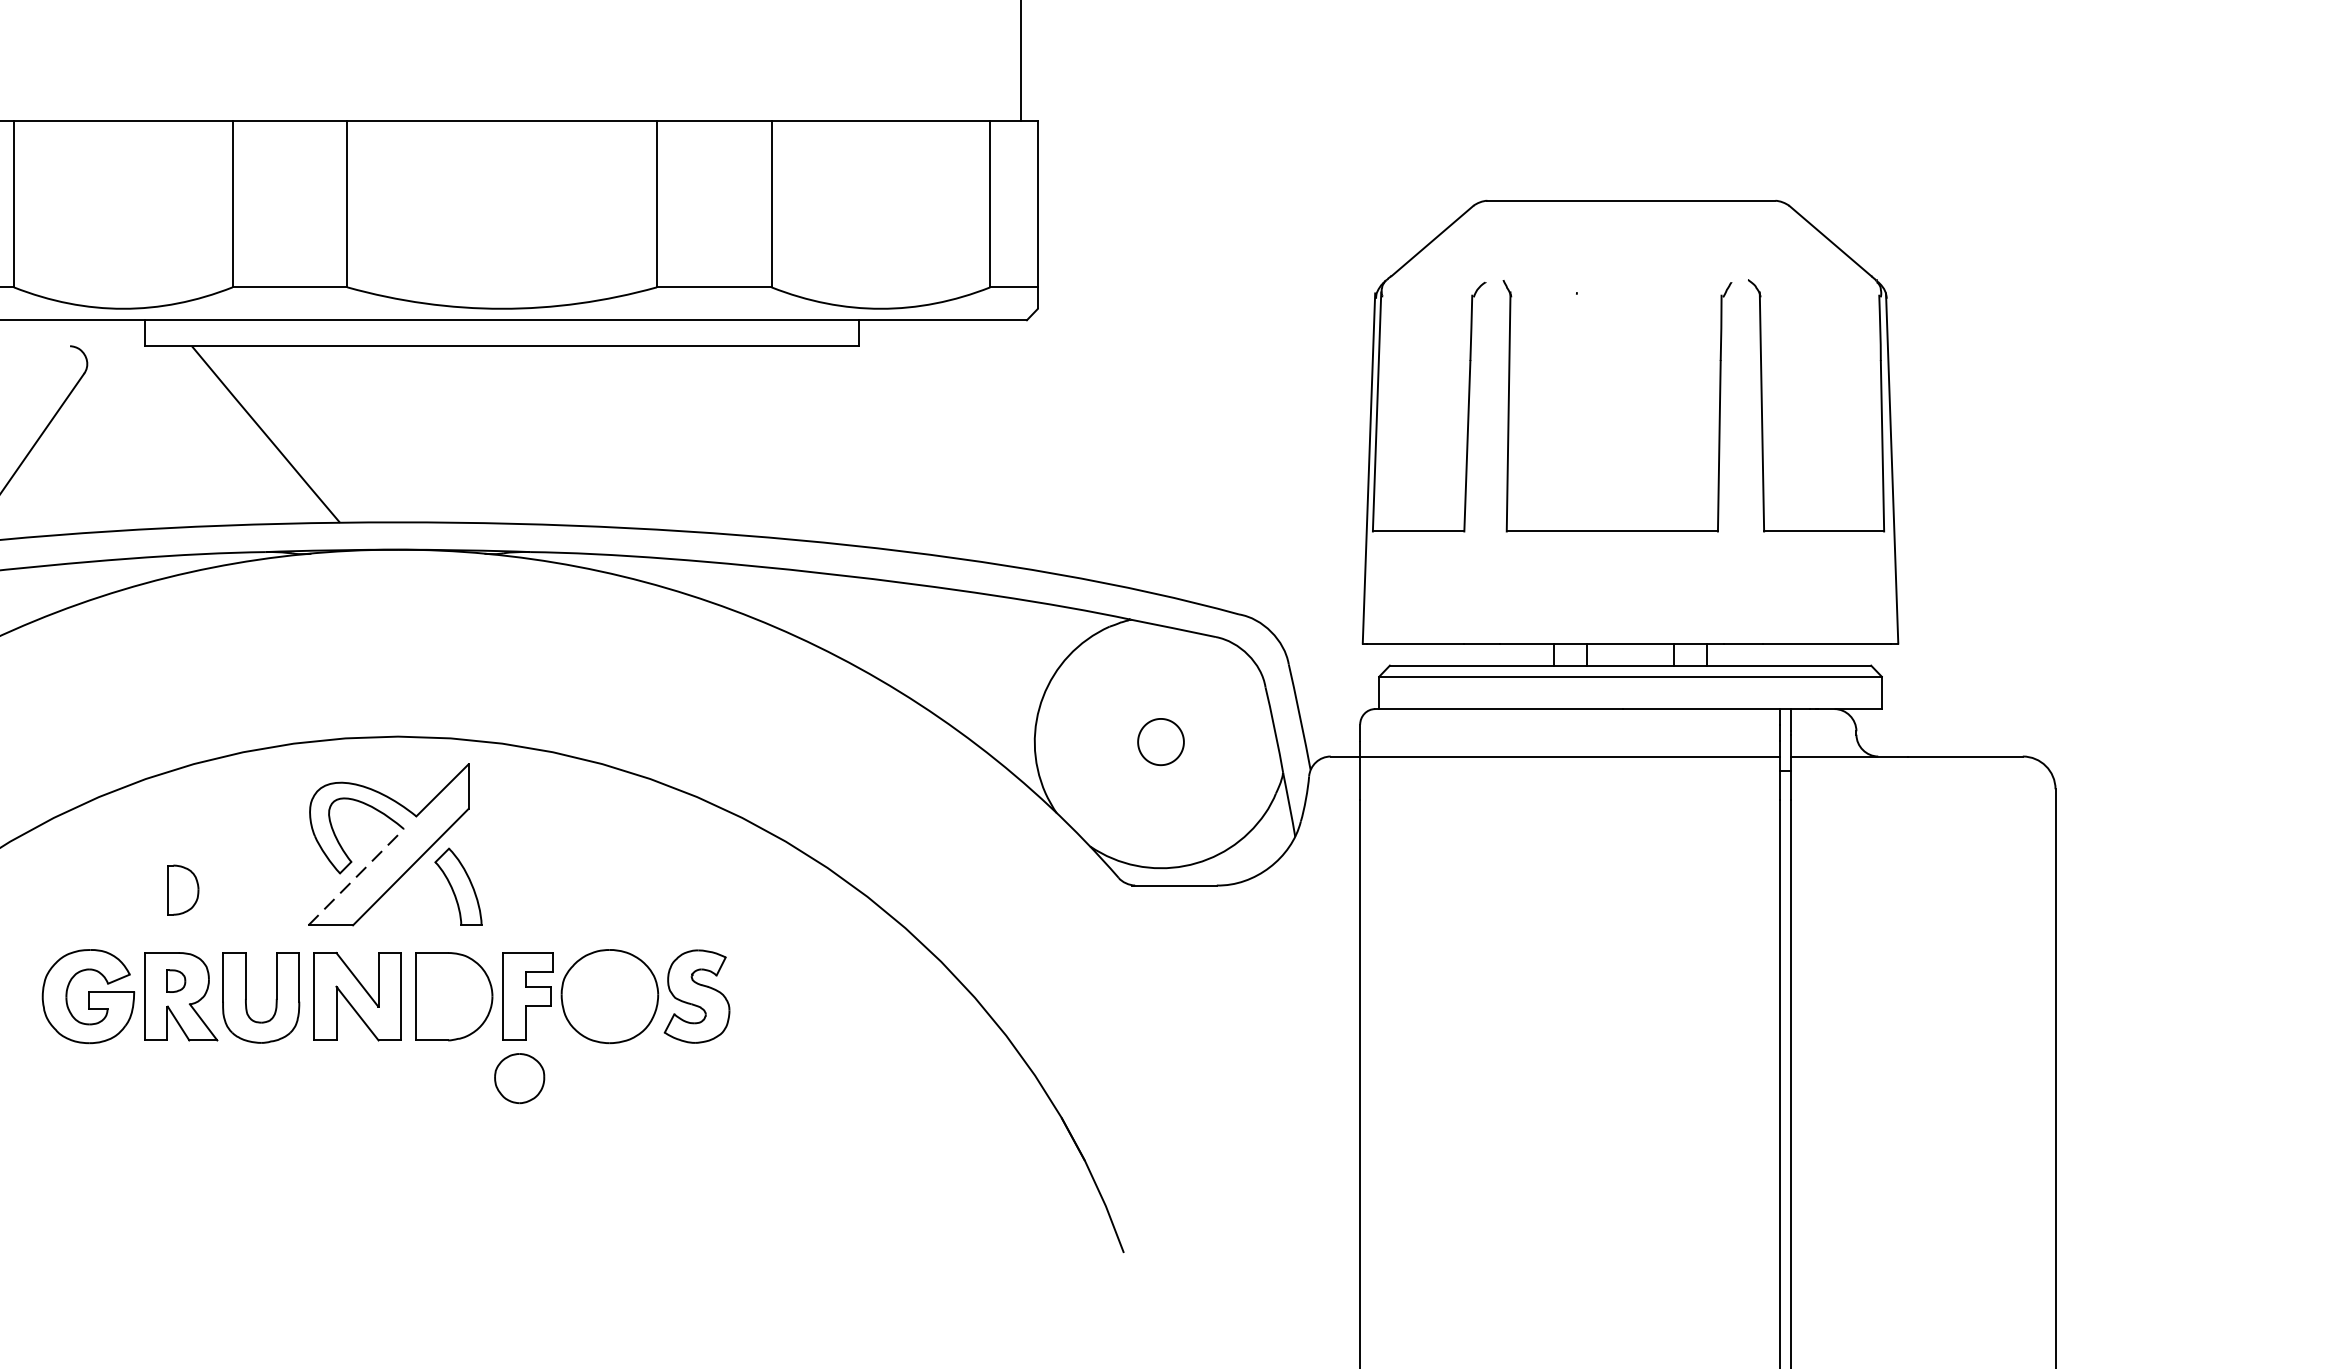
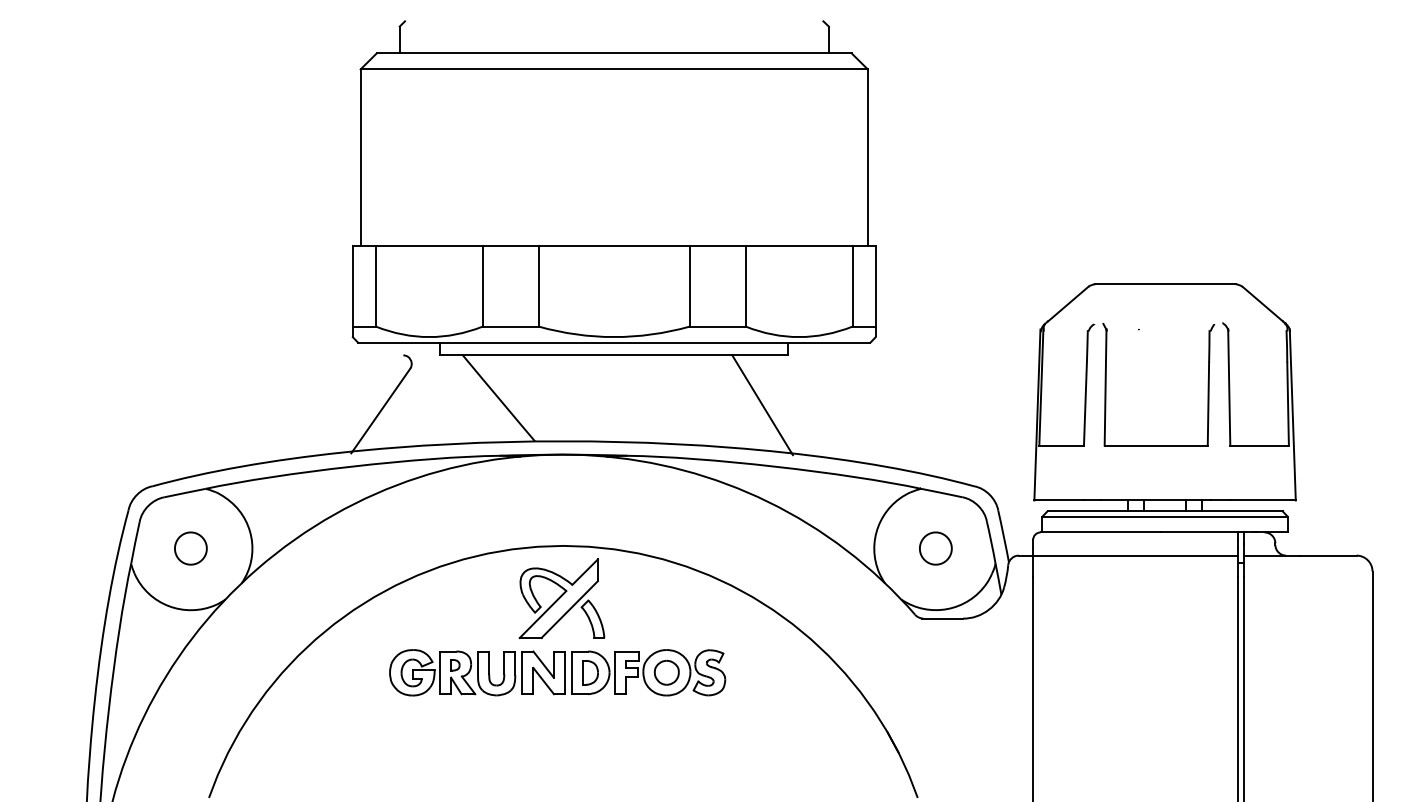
line: (805, 448) -> (762, 405), added
part: (1160, 741) -> (935, 548), size x1.43
line: (357, 877) -> (543, 614), dashed -> solid
part: (183, 889) -> (590, 672), moved
part: (518, 1077) -> (666, 672), moved

